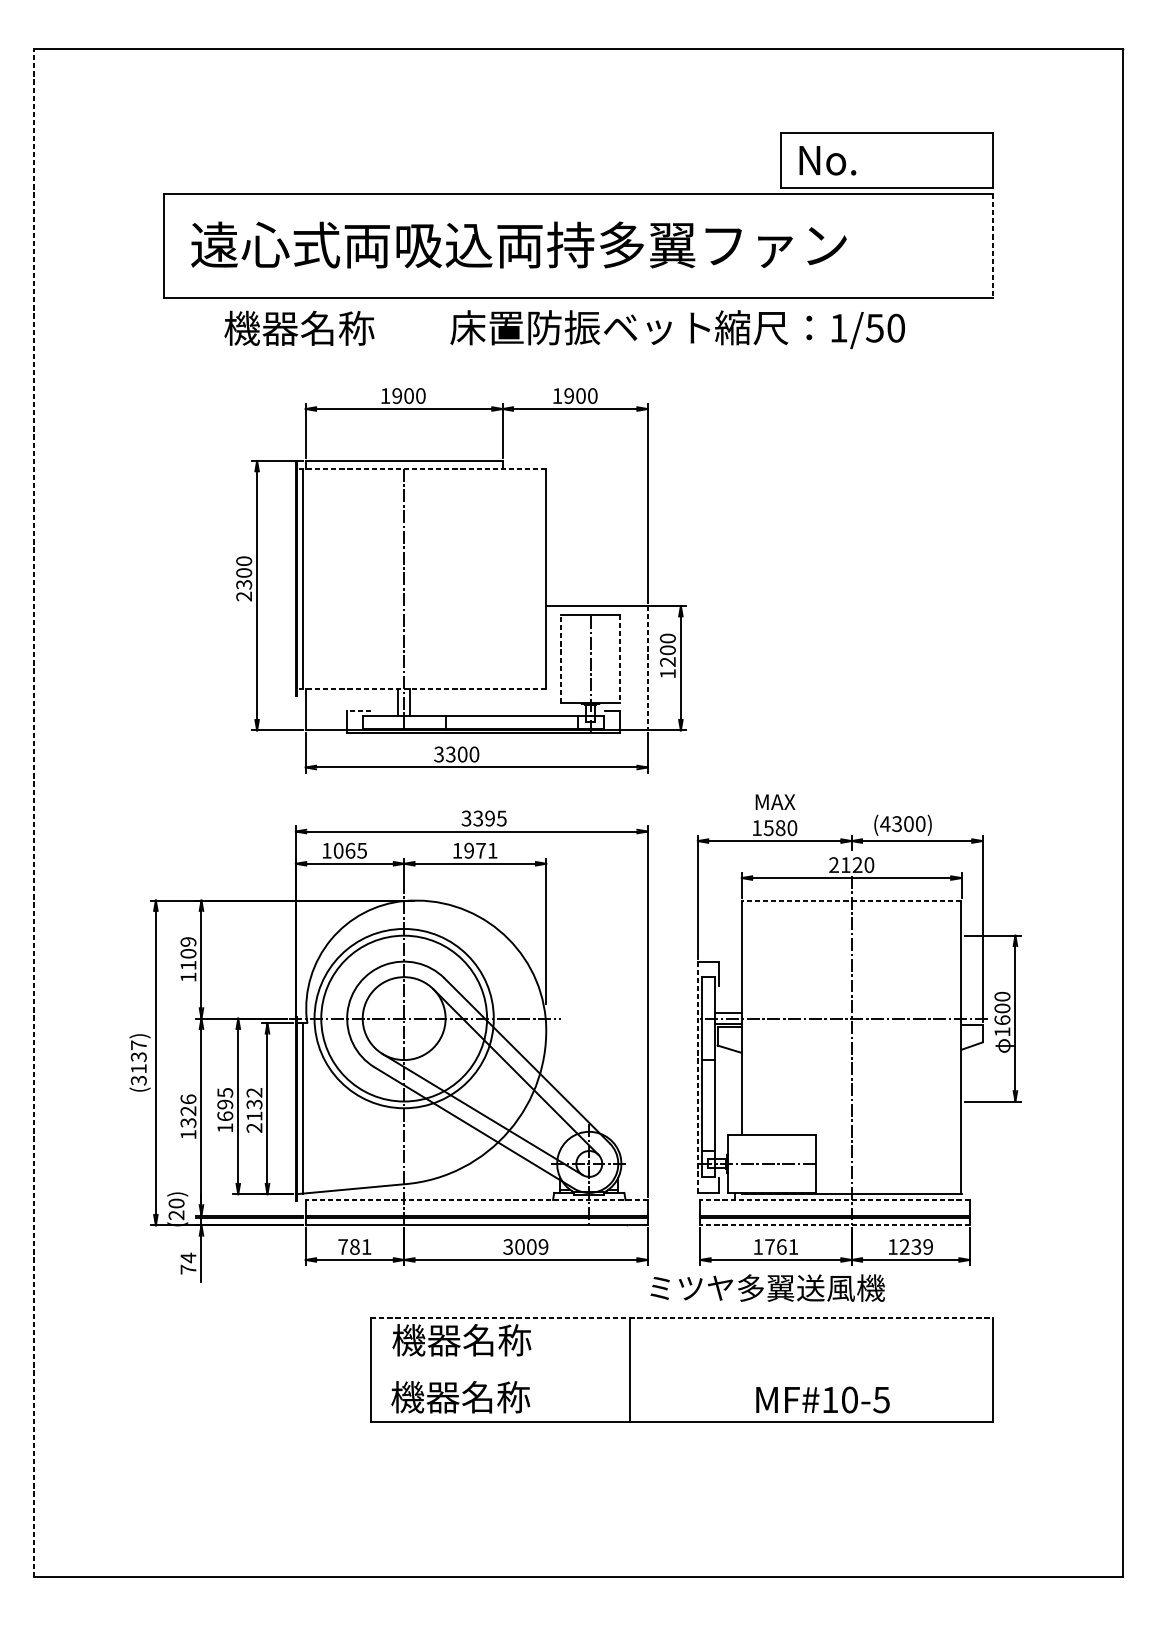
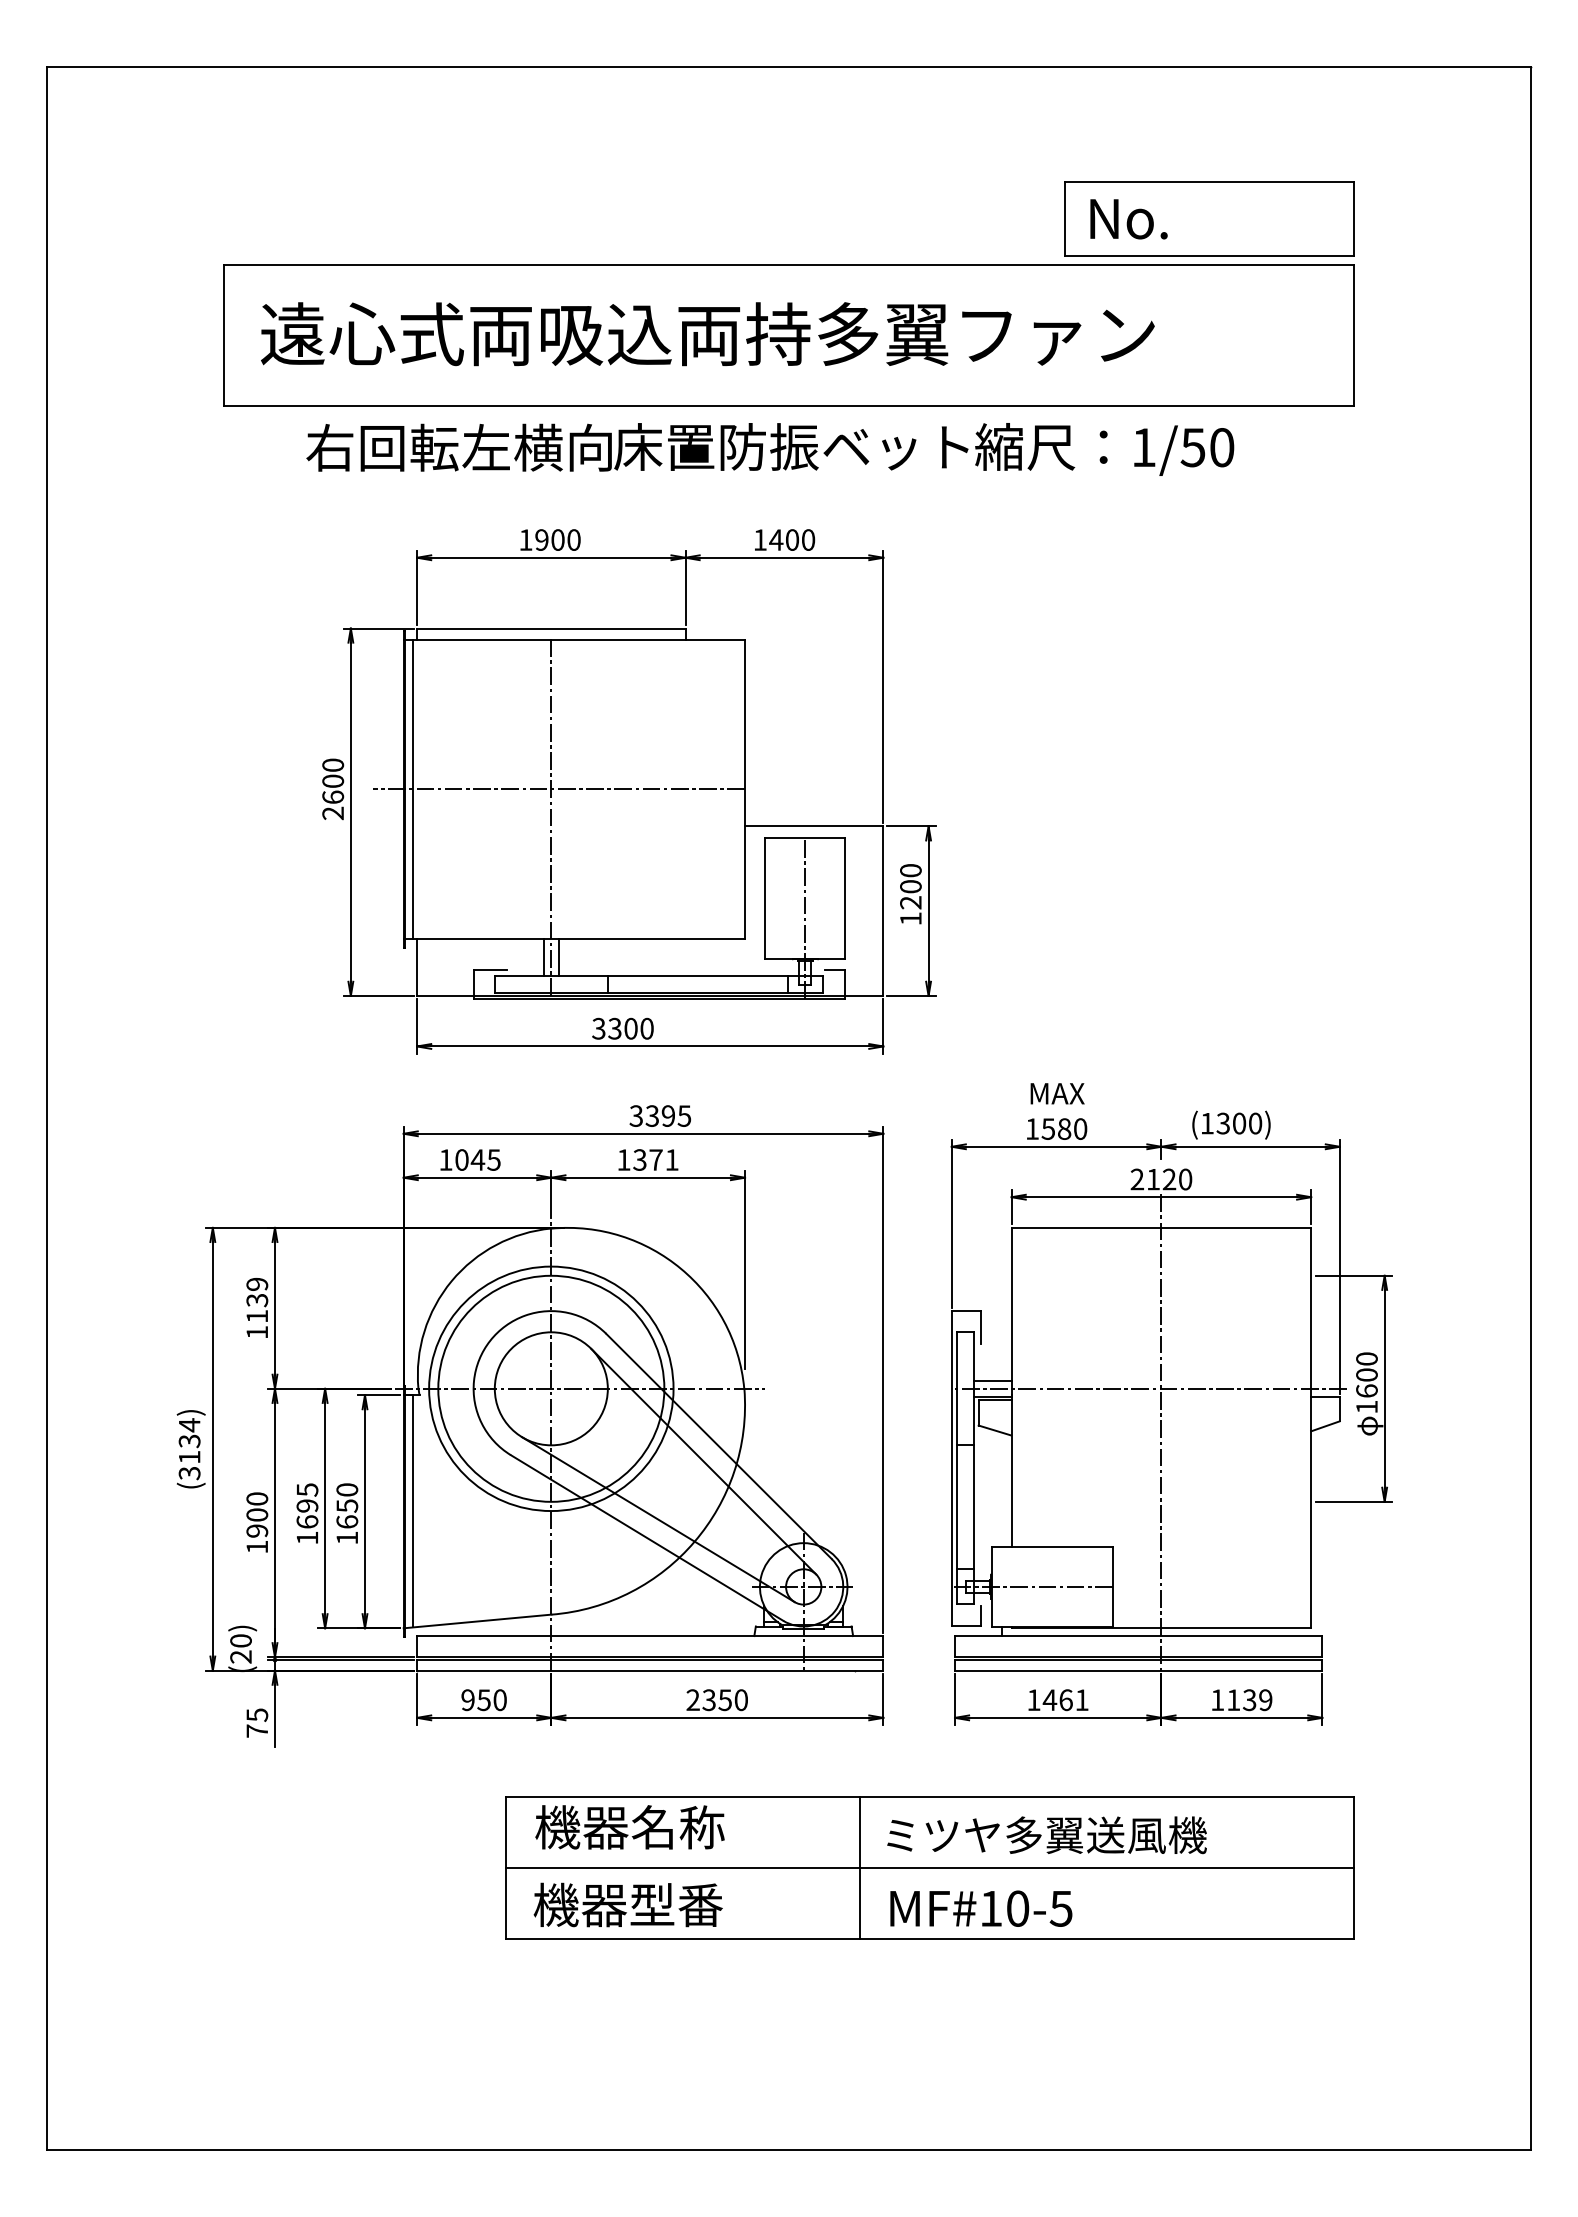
line: (993, 246) -> (1354, 335), dashed -> solid
text: (336, 328) -> (458, 447), 機器名称 -> 右回転左横向
text: (569, 395) -> (776, 539), 1900 -> 1400
line: (421, 468) -> (574, 639), dashed -> solid
line: (410, 579) -> (559, 789), added
text: (244, 584) -> (333, 797), 2300 -> 2600
line: (560, 658) -> (764, 897), dashed -> solid
line: (619, 658) -> (845, 898), dashed -> solid
line: (647, 668) -> (883, 911), dashed -> solid
line: (421, 689) -> (574, 939), dashed -> solid
line: (359, 711) -> (490, 969), dashed -> solid
line: (34, 813) -> (47, 1108), dashed -> solid
text: (885, 824) -> (1207, 1123), (4300) -> (1300)
text: (350, 850) -> (477, 1159), 1065 -> 1045
text: (468, 850) -> (639, 1159), 1971 -> 1371
line: (851, 900) -> (1161, 1227), dashed -> solid
text: (188, 953) -> (257, 1300), 1109 -> 1139
text: (138, 1045) -> (189, 1425), (3137) -> (3134)
line: (697, 1077) -> (951, 1468), dashed -> solid
text: (188, 1110) -> (257, 1514), 1326 -> 1900
text: (254, 1110) -> (347, 1513), 2132 -> 1650
line: (476, 1200) -> (649, 1636), dashed -> solid
line: (834, 1200) -> (1138, 1636), dashed -> solid
line: (834, 1225) -> (1138, 1670), dashed -> solid
text: (769, 1246) -> (1049, 1699), 1761 -> 1461
text: (904, 1246) -> (1233, 1699), 1239 -> 1139
text: (354, 1247) -> (483, 1700), 781 -> 950
text: (525, 1247) -> (716, 1700), 3009 -> 2350
text: (188, 1258) -> (257, 1715), 74 -> 75
text: (767, 1288) -> (1046, 1835), moved
line: (682, 1318) -> (930, 1797), dashed -> solid
line: (682, 1369) -> (930, 1867), added
text: (495, 1396) -> (676, 1904), 機器名称 -> 機器型番
text: (823, 1399) -> (981, 1908), moved

